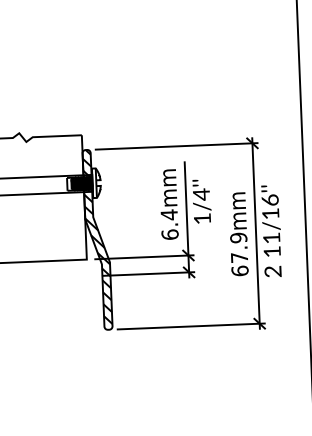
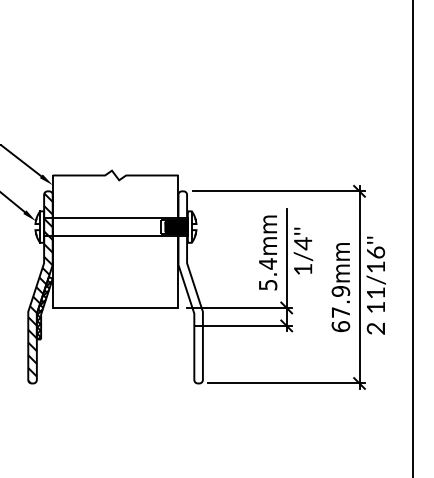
text: (169, 234) -> (267, 284), 6.4mm -> 5.4mm
hatch: (97, 237) -> (190, 284), removed

